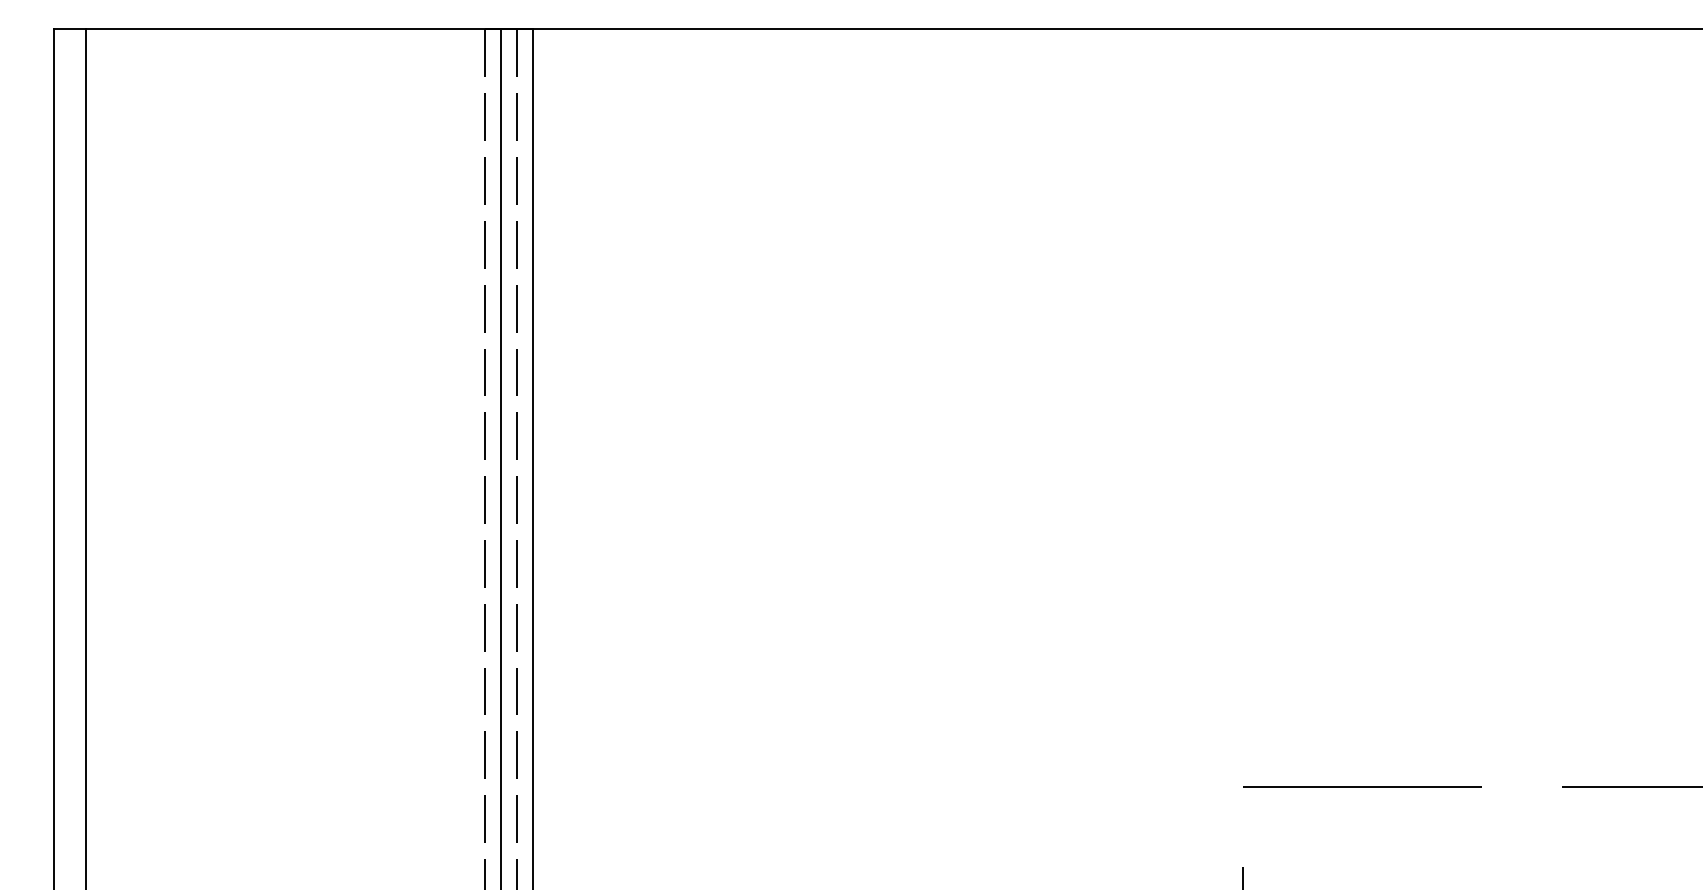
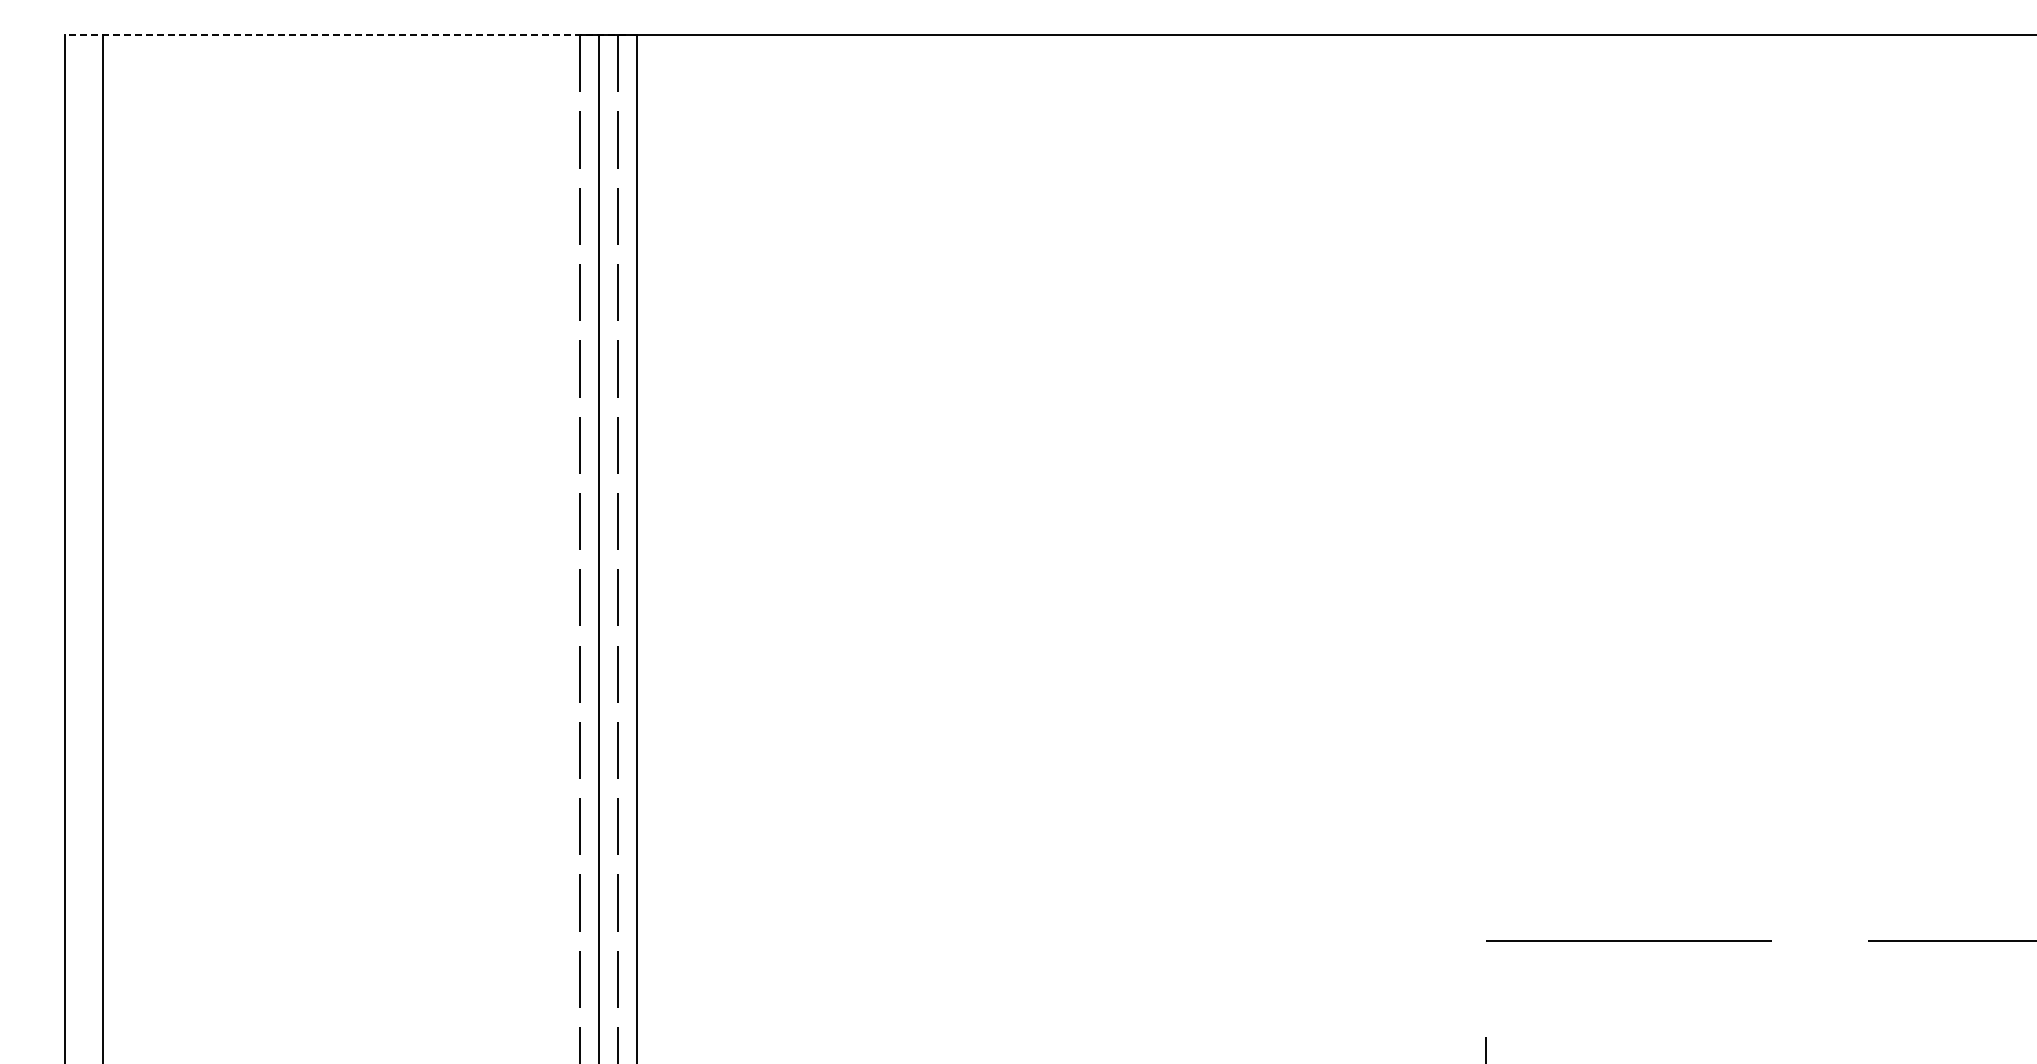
line: (292, 29) -> (350, 35), solid -> dashed

